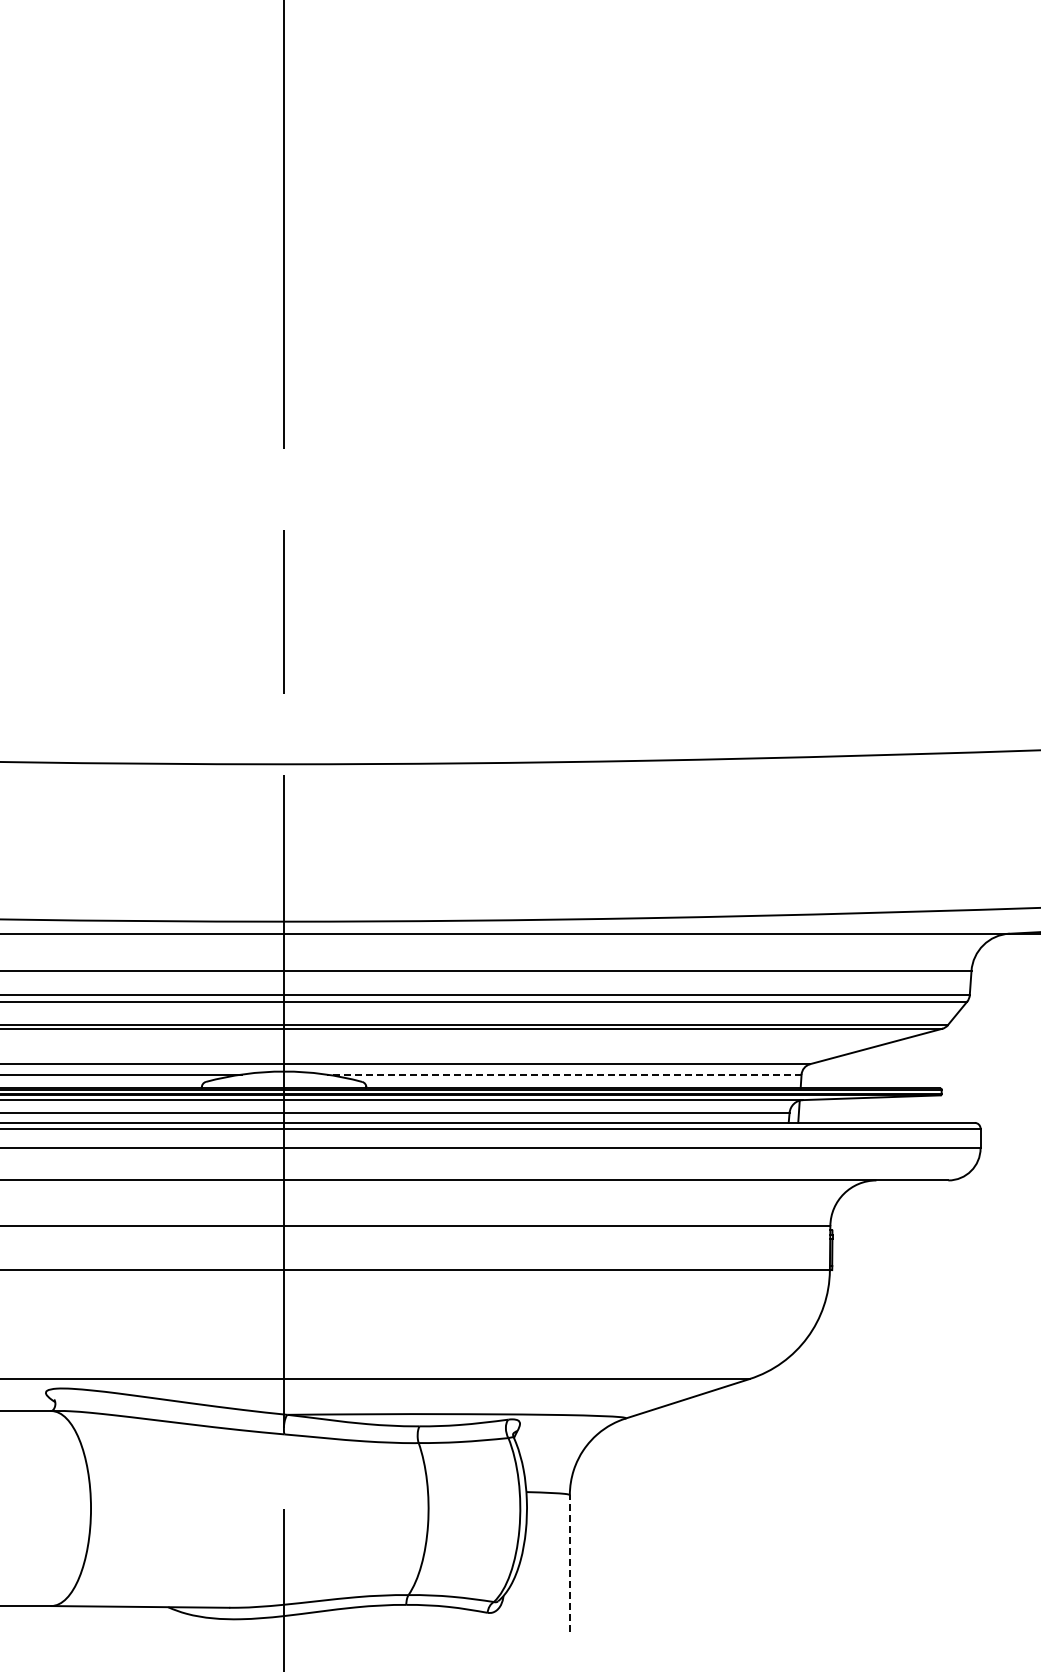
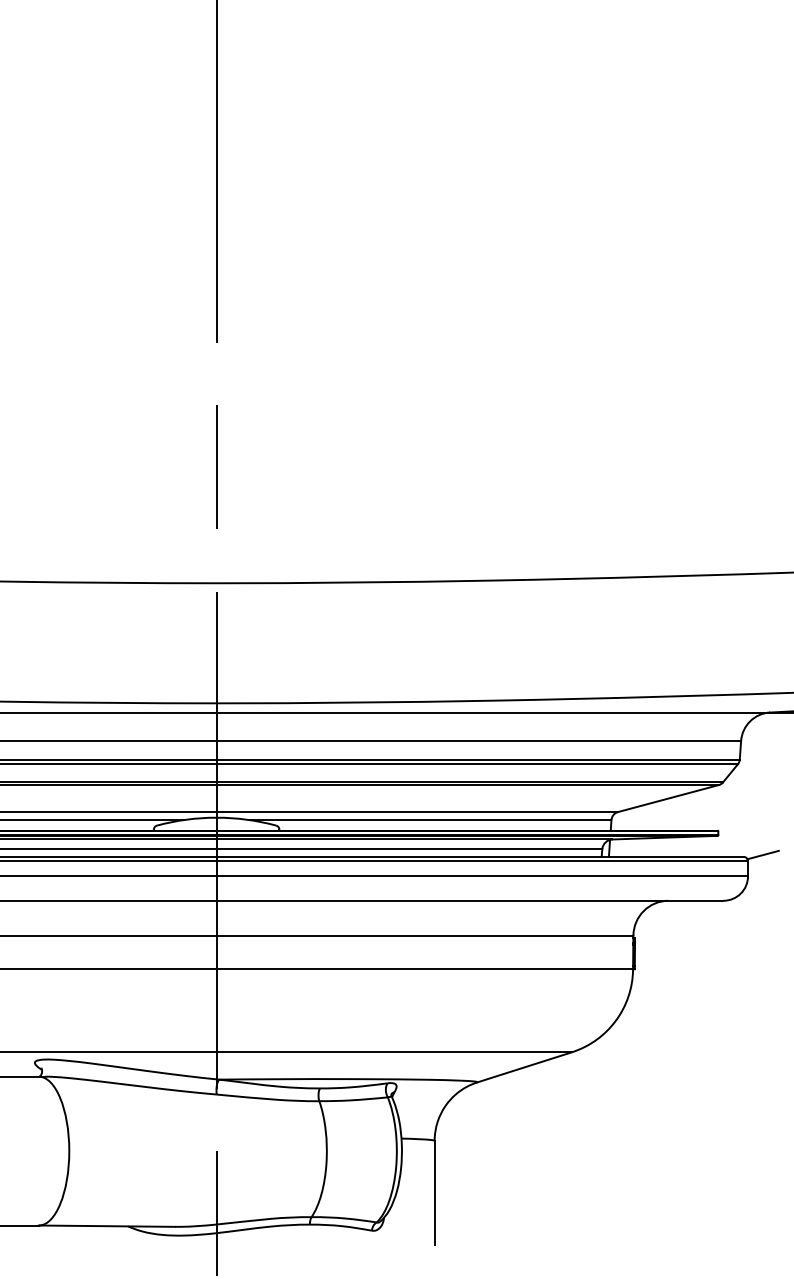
line: (563, 1074) -> (429, 819), dashed -> solid
line: (999, 1120) -> (762, 855), added
line: (569, 1562) -> (434, 1192), dashed -> solid

